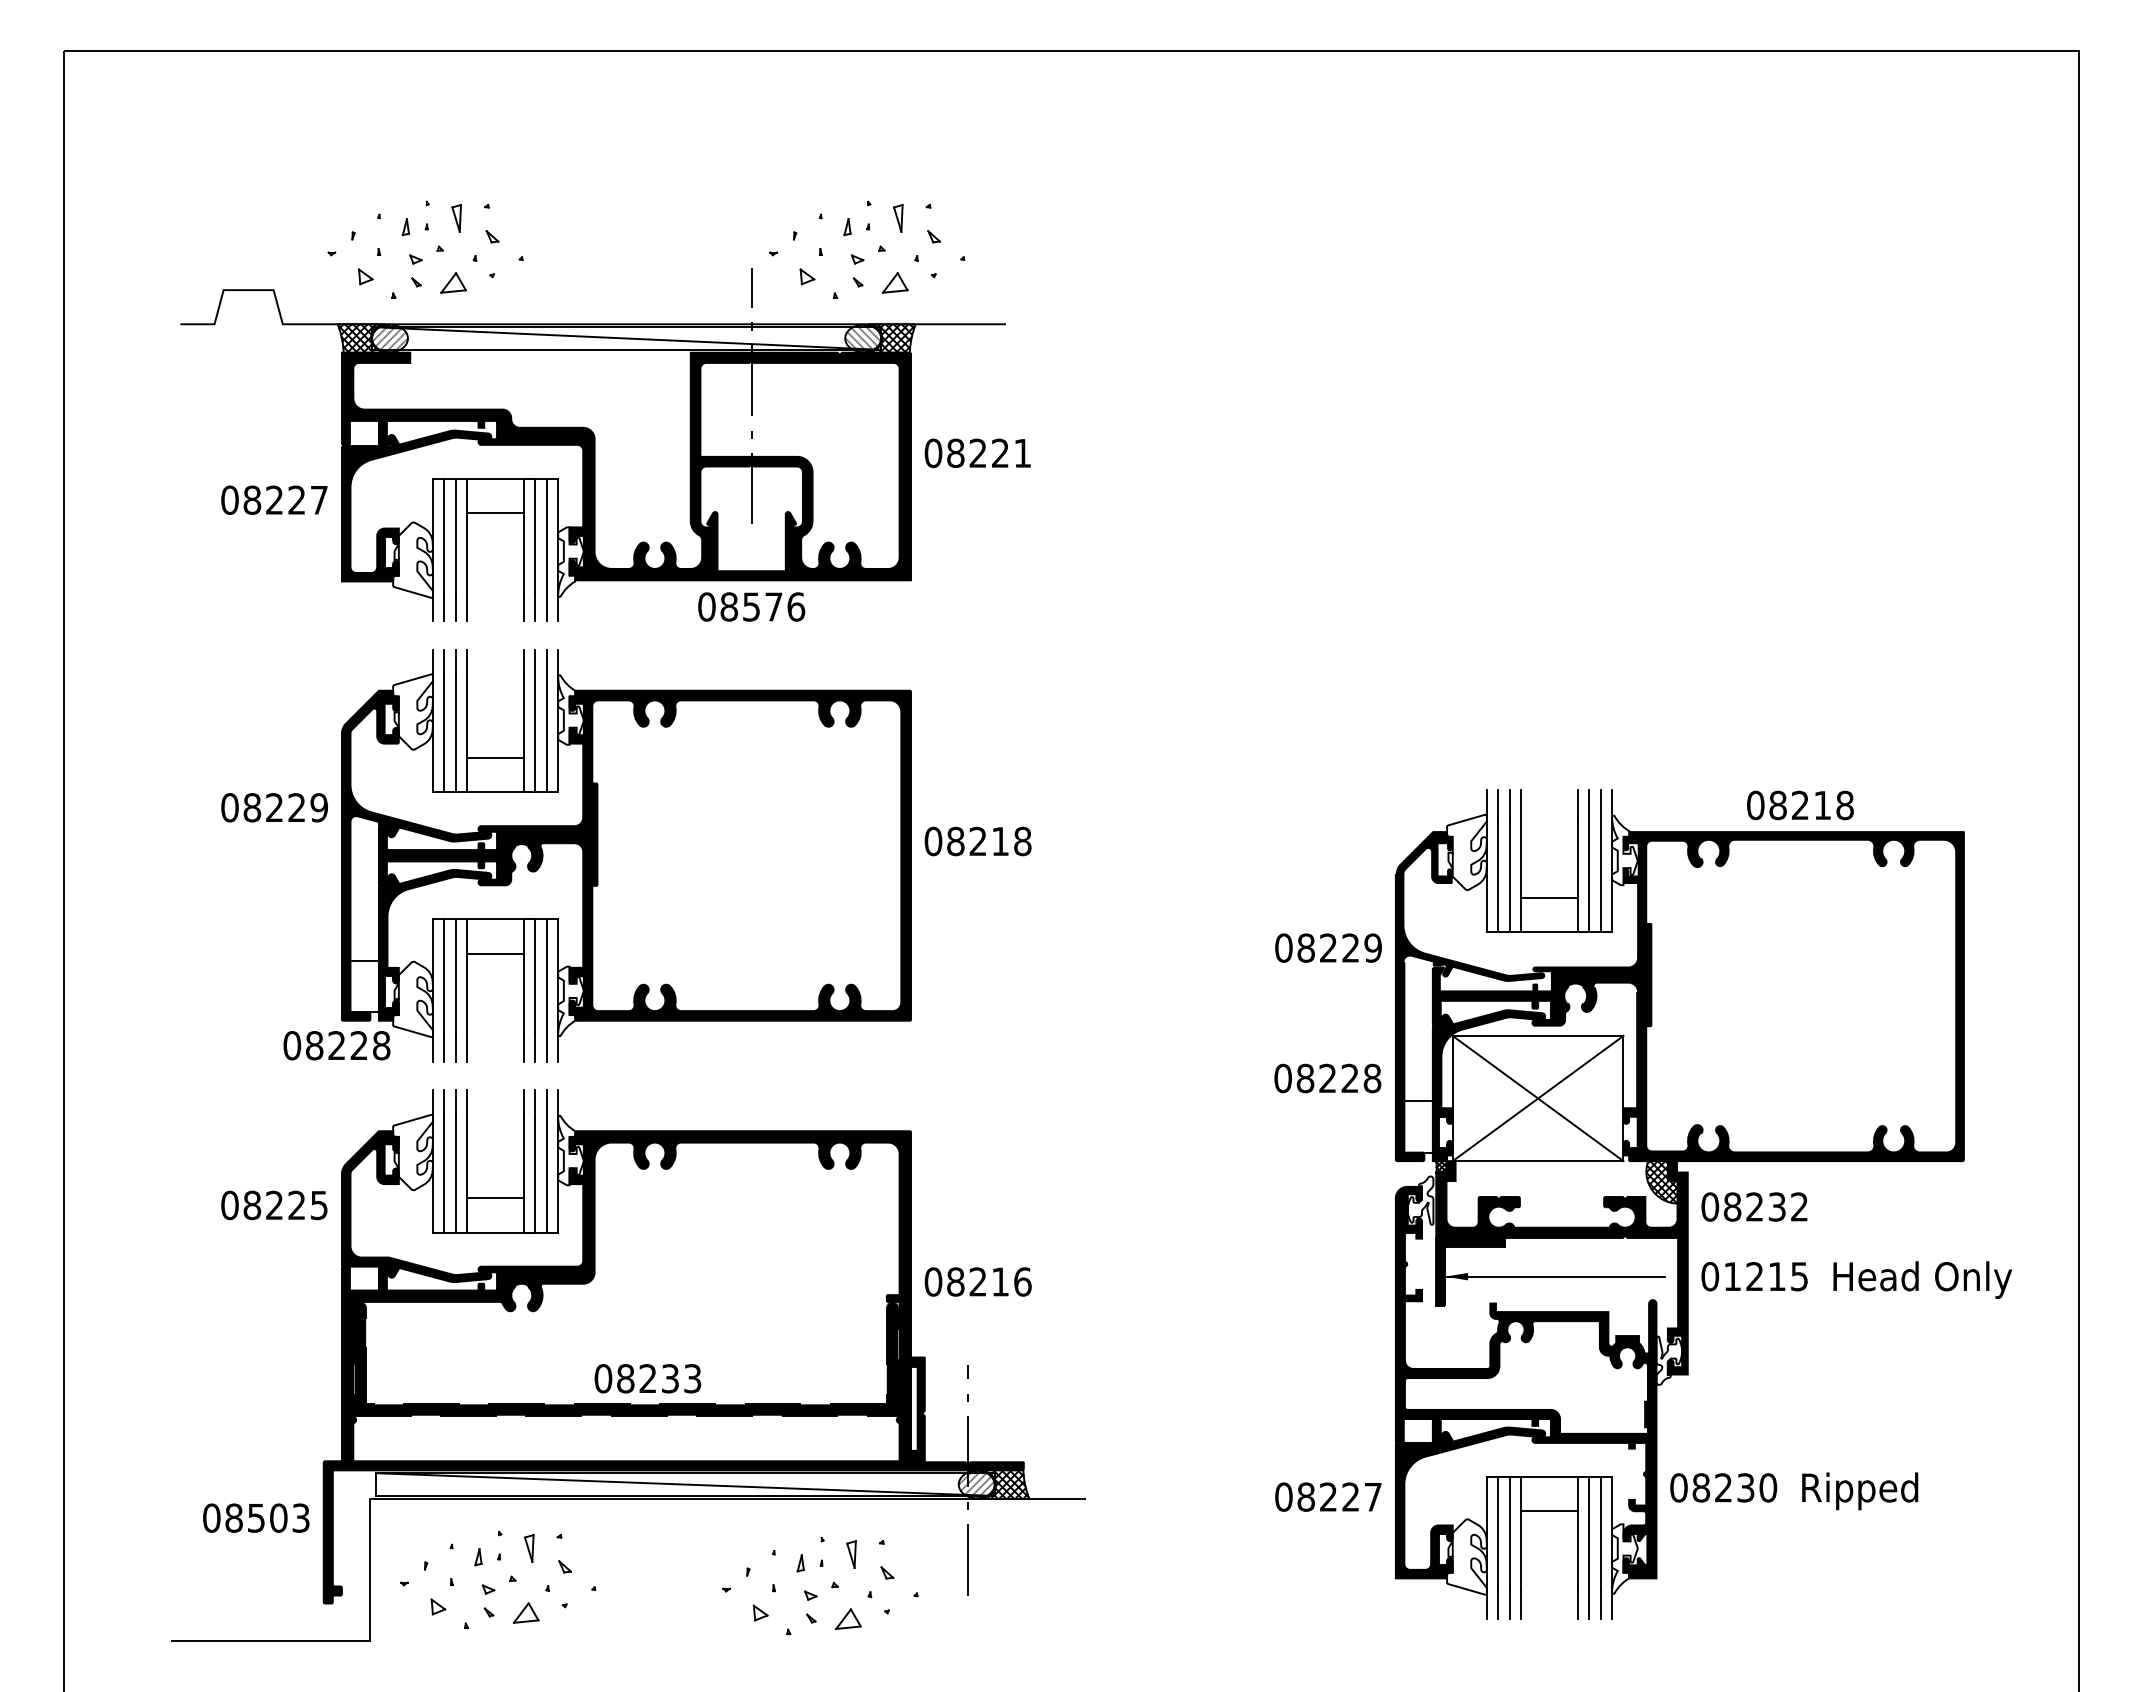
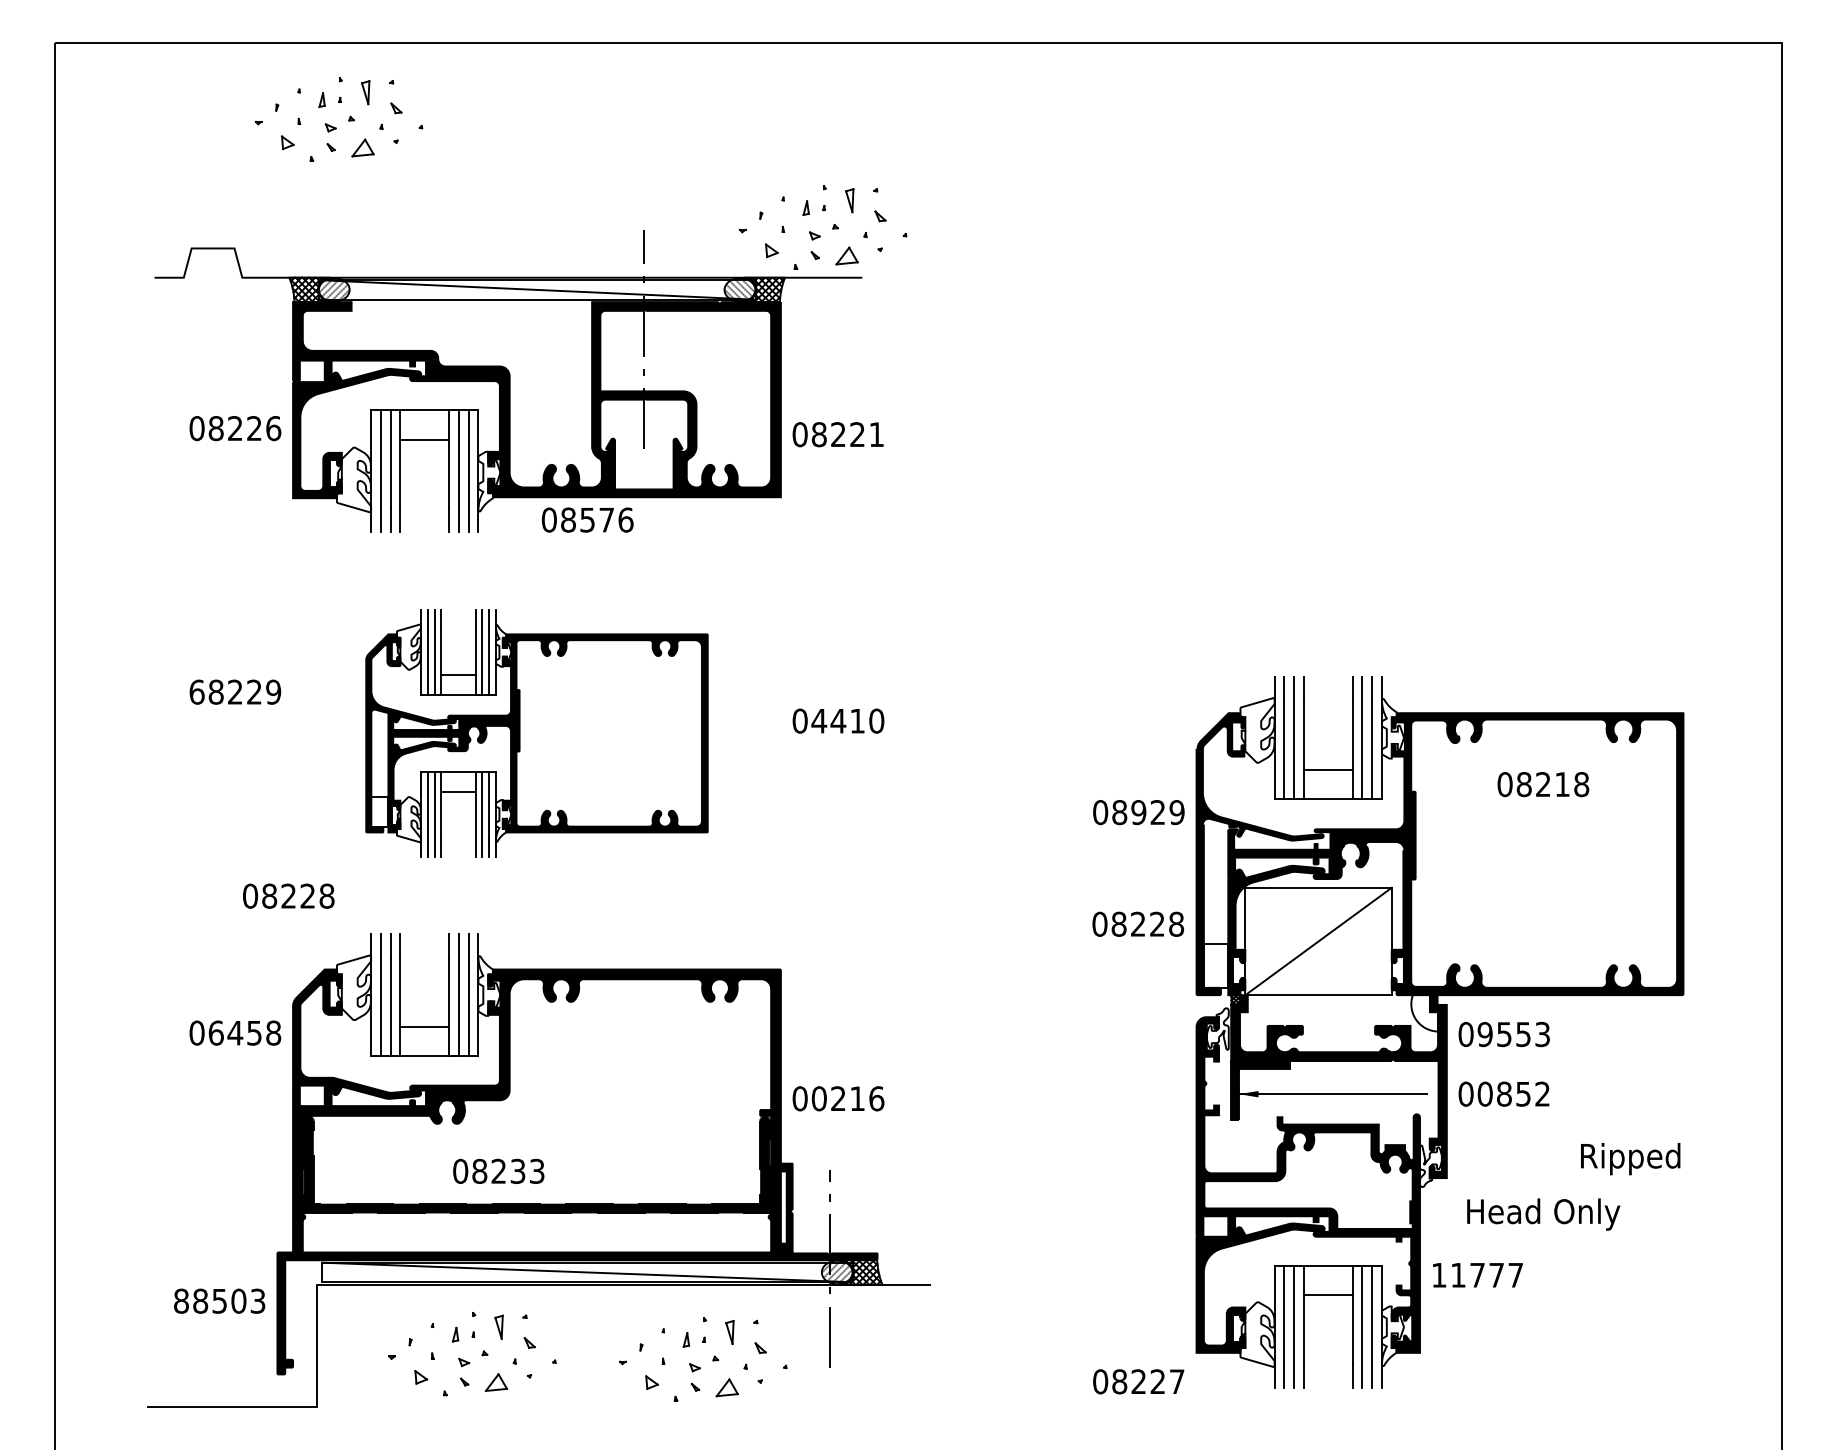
part: (420, 258) -> (334, 127), moved
part: (862, 258) -> (819, 235), moved
text: (977, 452) -> (837, 433), moved
text: (319, 499) -> (273, 427), 08227 -> 08226
text: (751, 606) -> (587, 519), moved
text: (1800, 805) -> (1543, 784), moved
text: (229, 807) -> (196, 691), 08229 -> 68229
text: (988, 841) -> (847, 721), 08218 -> 04410
part: (626, 855) -> (537, 733), size x0.7
text: (1328, 947) -> (1138, 812), 08229 -> 08929
line: (1537, 1098) -> (1318, 941), removed
hatch: (1661, 1182) -> (1424, 1013), removed
text: (285, 1205) -> (244, 1033), 08225 -> 06458
text: (1765, 1206) -> (1513, 1034), 08232 -> 09553
text: (1765, 1276) -> (1513, 1094), 01215 -> 00852
text: (1922, 1279) -> (1543, 1214), moved
text: (955, 1282) -> (819, 1099), 08216 -> 00216
text: (647, 1378) -> (498, 1171), moved
text: (1723, 1487) -> (1477, 1274), 08230 -> 11777
text: (1860, 1491) -> (1630, 1159), moved
text: (1328, 1496) -> (1138, 1381), moved
text: (211, 1518) -> (181, 1301), 08503 -> 88503
part: (495, 1589) -> (470, 1362), moved

